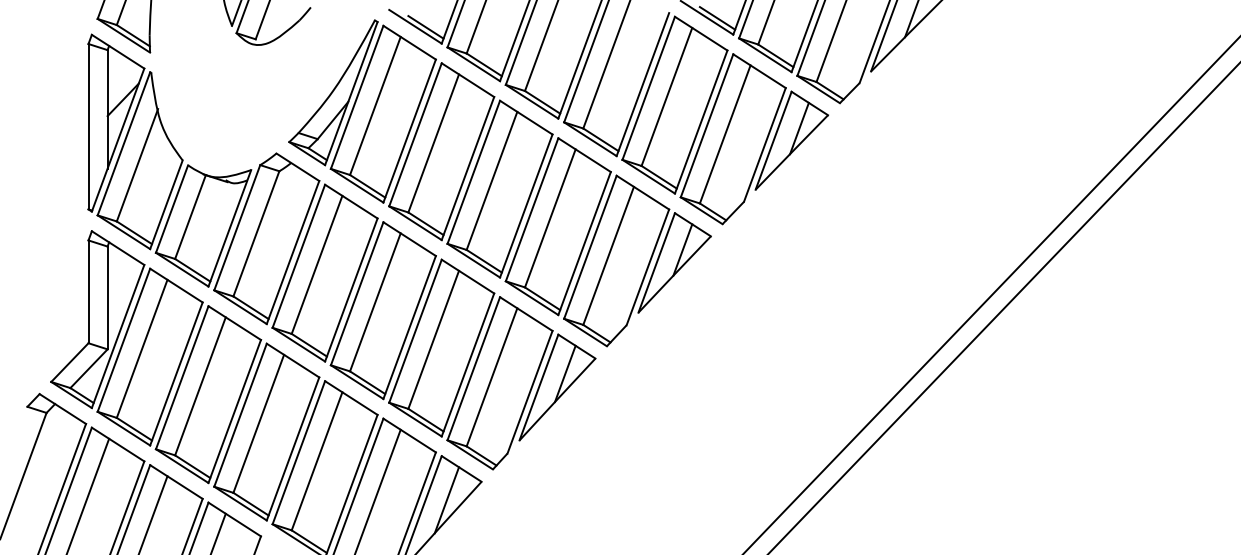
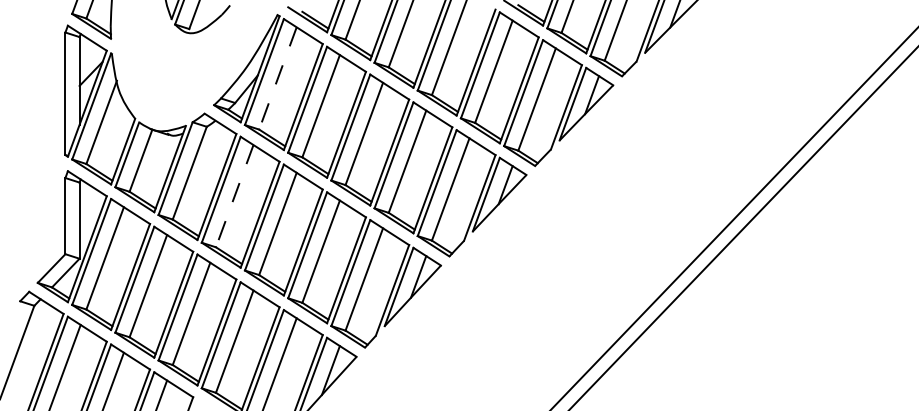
line: (374, 106) -> (277, 78), solid -> dashed
line: (316, 265) -> (234, 196), solid -> dashed

